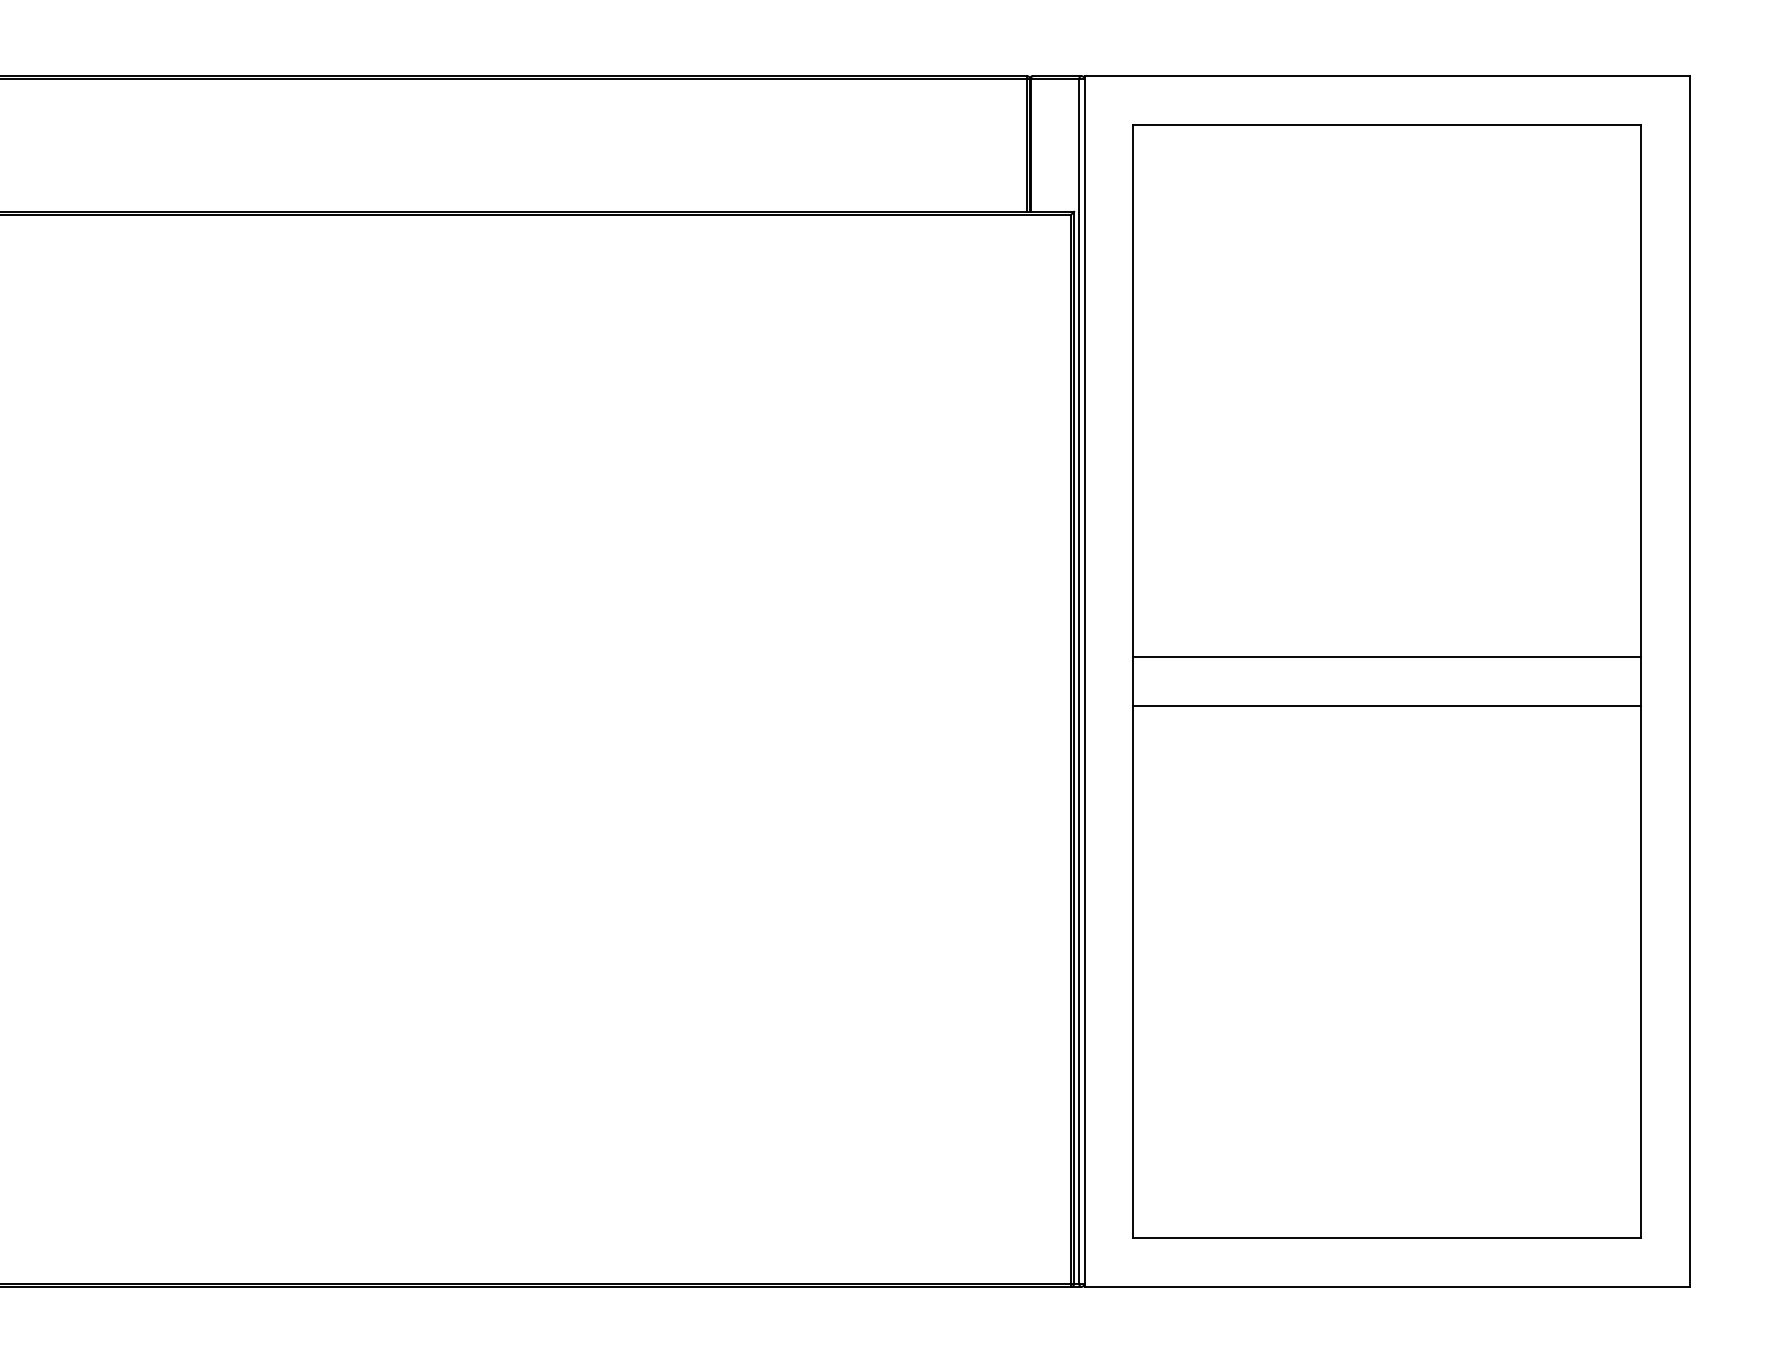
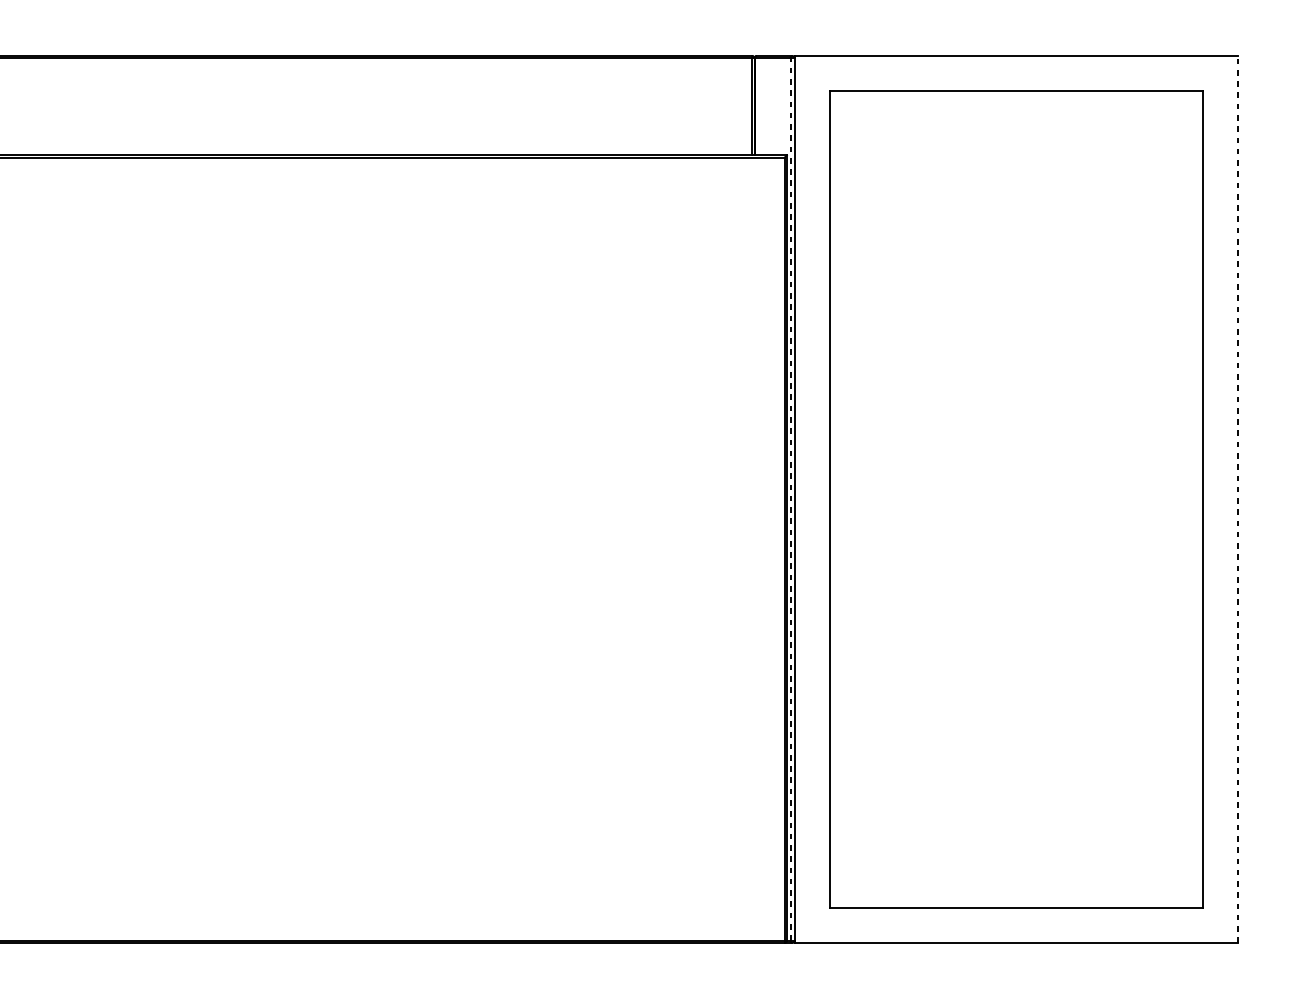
line: (1386, 657) -> (1015, 481), removed
line: (1079, 681) -> (790, 499), solid -> dashed
line: (1689, 681) -> (1237, 499), solid -> dashed
line: (1386, 705) -> (1015, 517), removed

